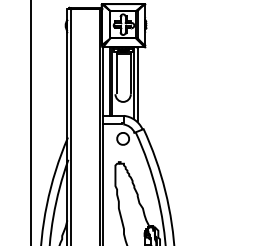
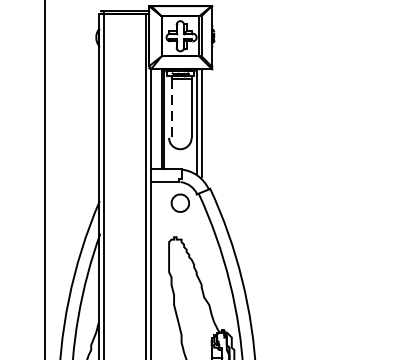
line: (117, 73) -> (172, 107), solid -> dashed

